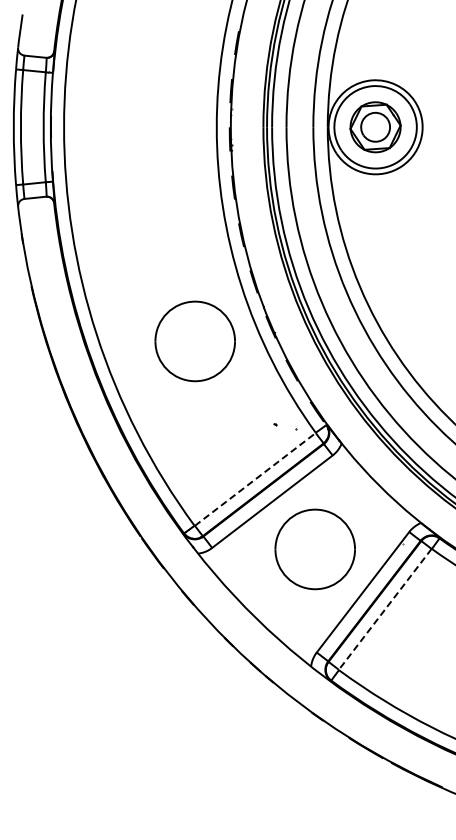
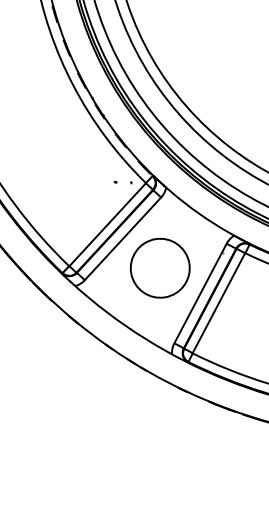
part: (194, 341) -> (45, 131), removed
line: (255, 479) -> (107, 224), dashed -> solid
line: (384, 609) -> (218, 303), dashed -> solid

